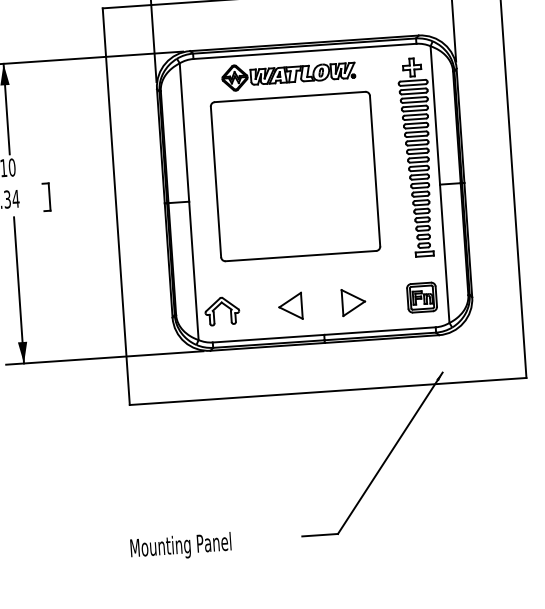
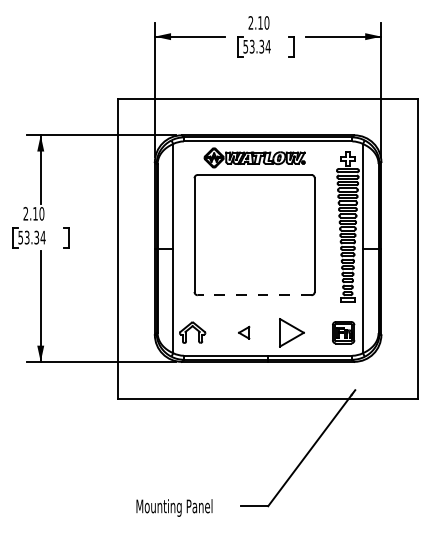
line: (300, 256) -> (254, 295), solid -> dashed
part: (353, 302) -> (291, 332), size x1.4
part: (289, 306) -> (243, 332), size x0.6
text: (181, 546) -> (174, 507), moved

